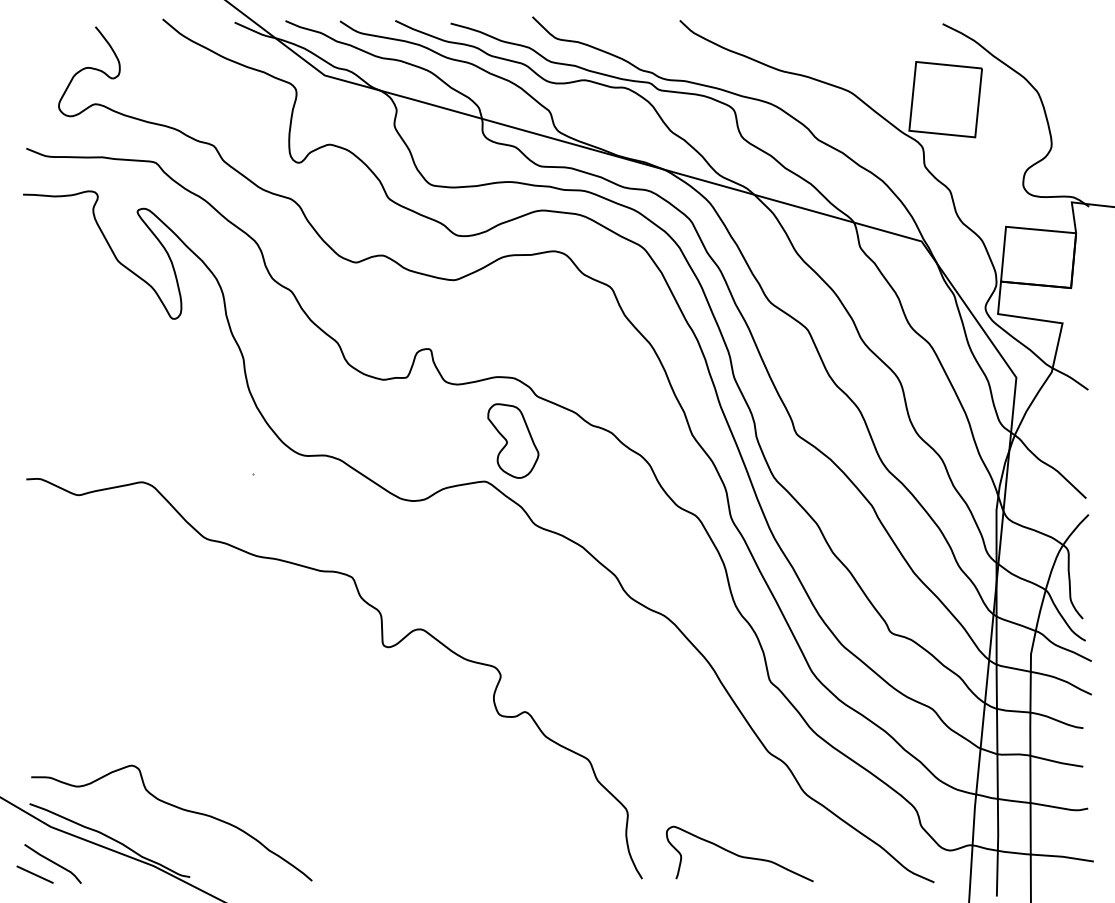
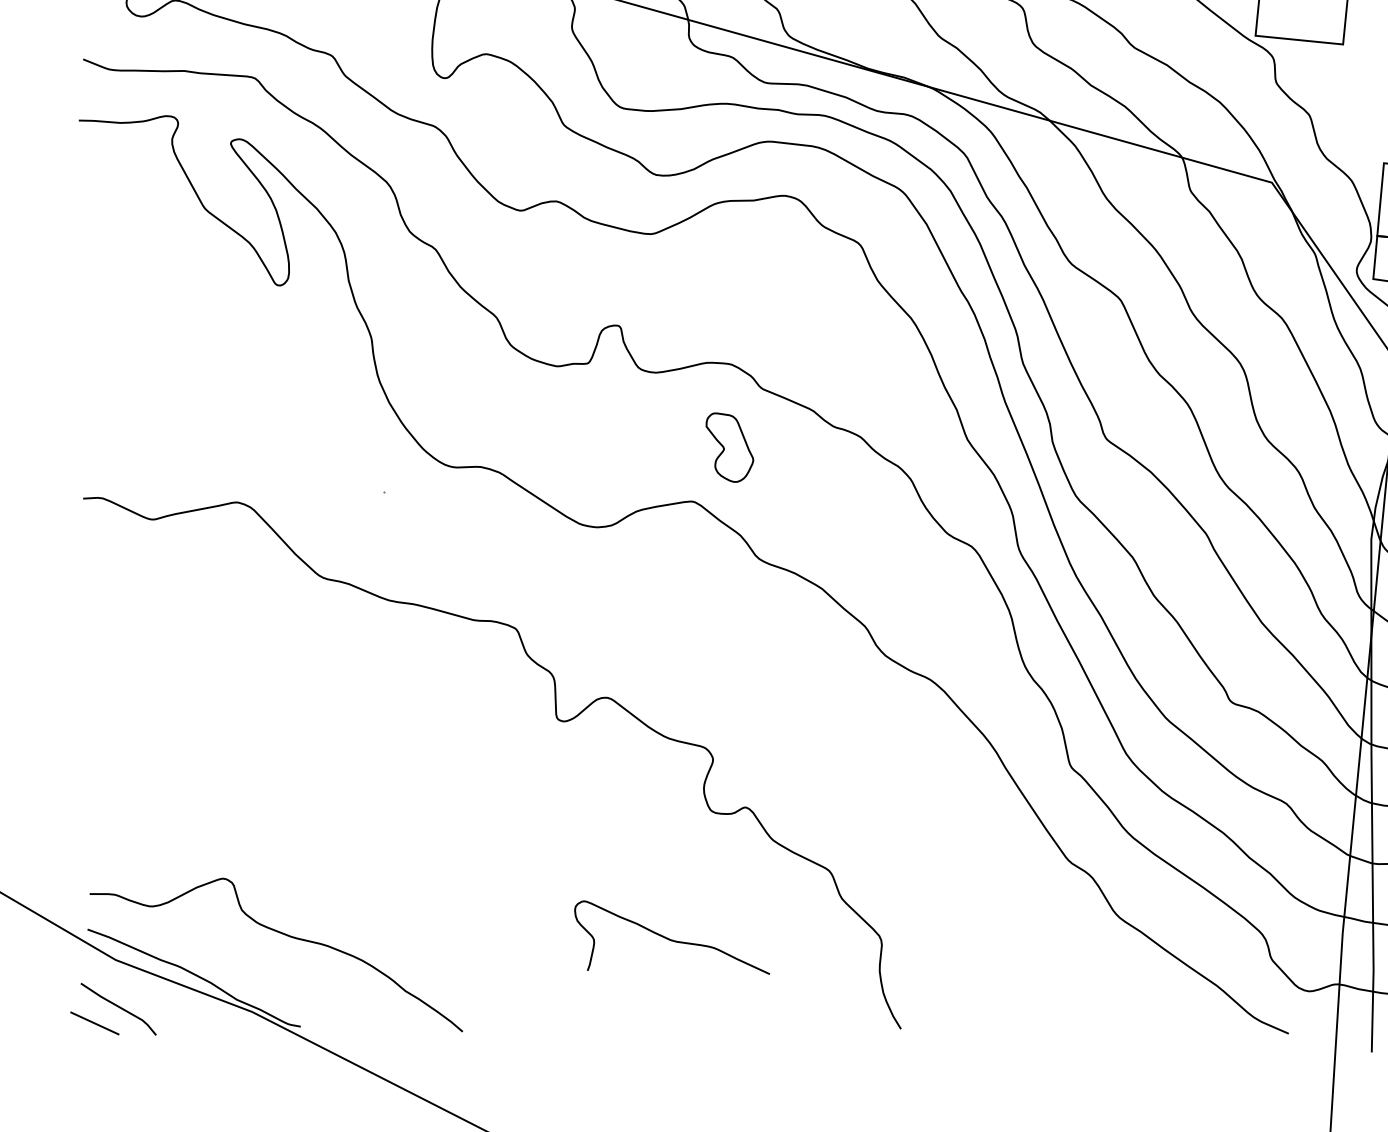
part: (513, 440) -> (730, 446), size x0.7
curve: (738, 854) -> (670, 938), moved

